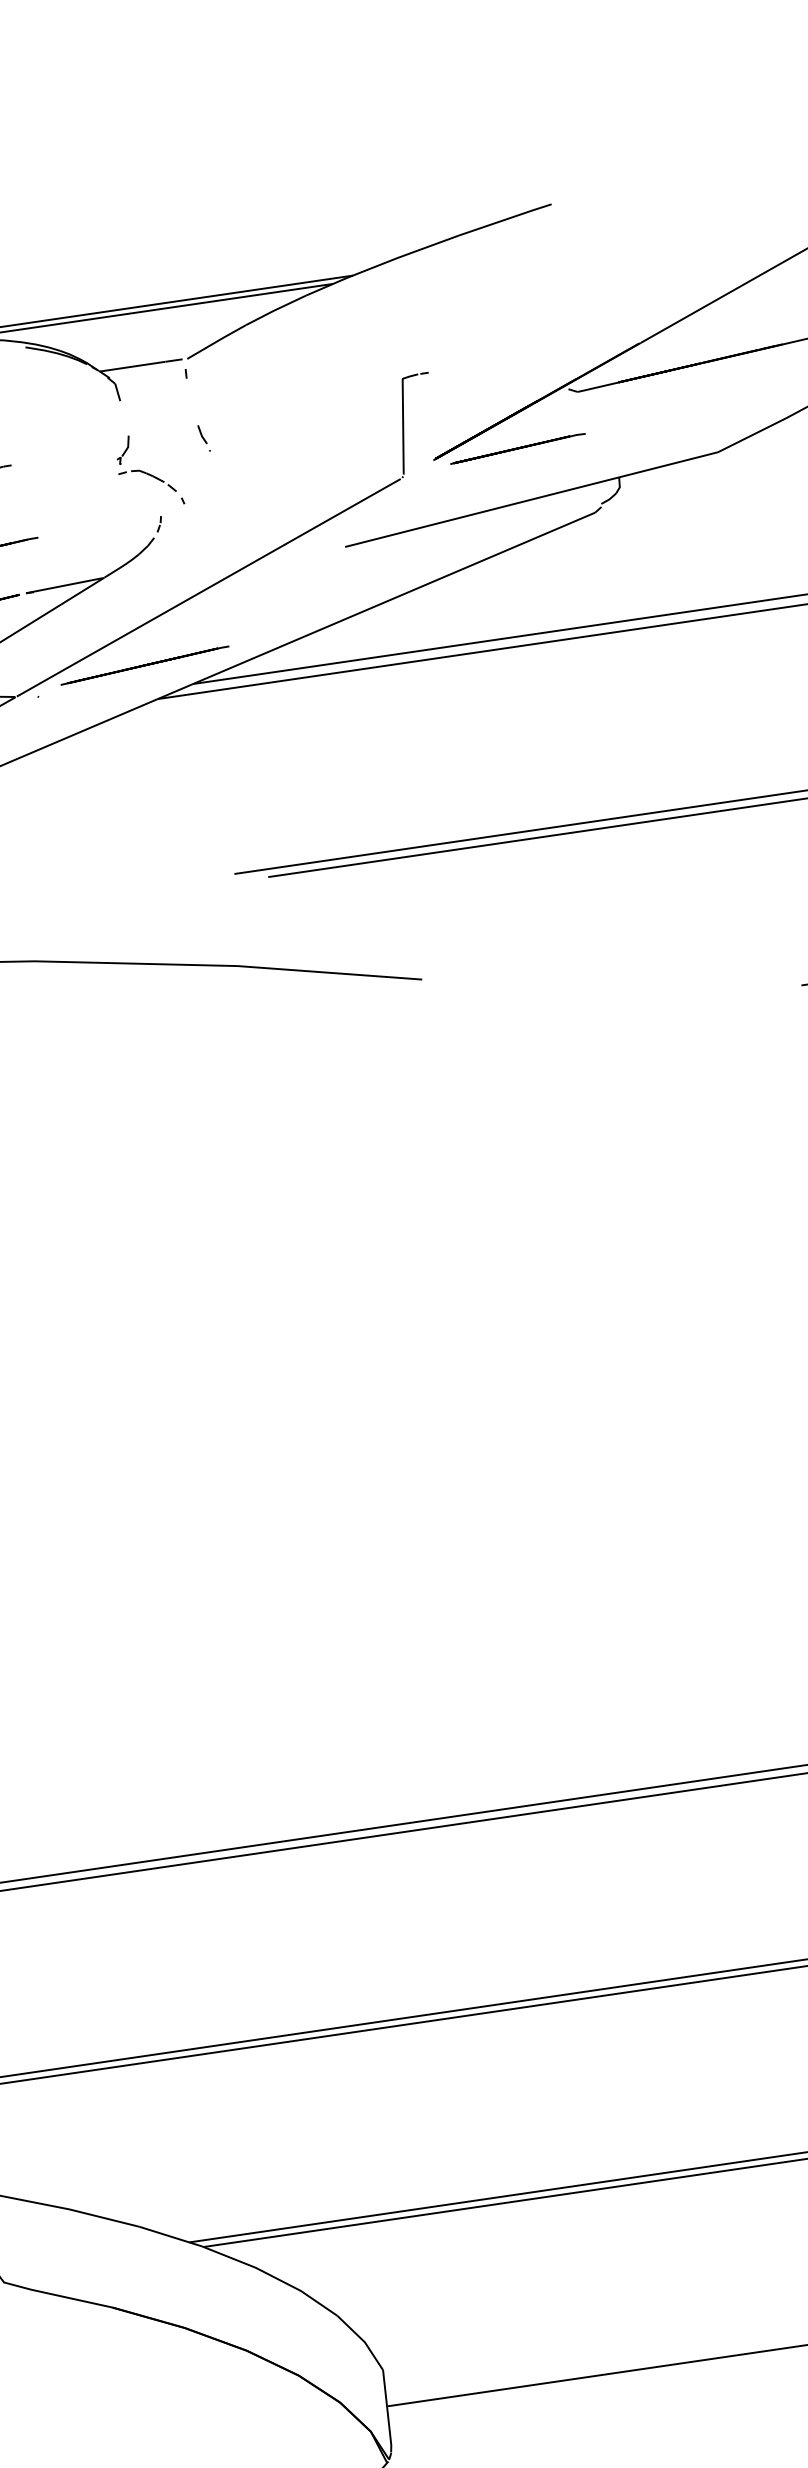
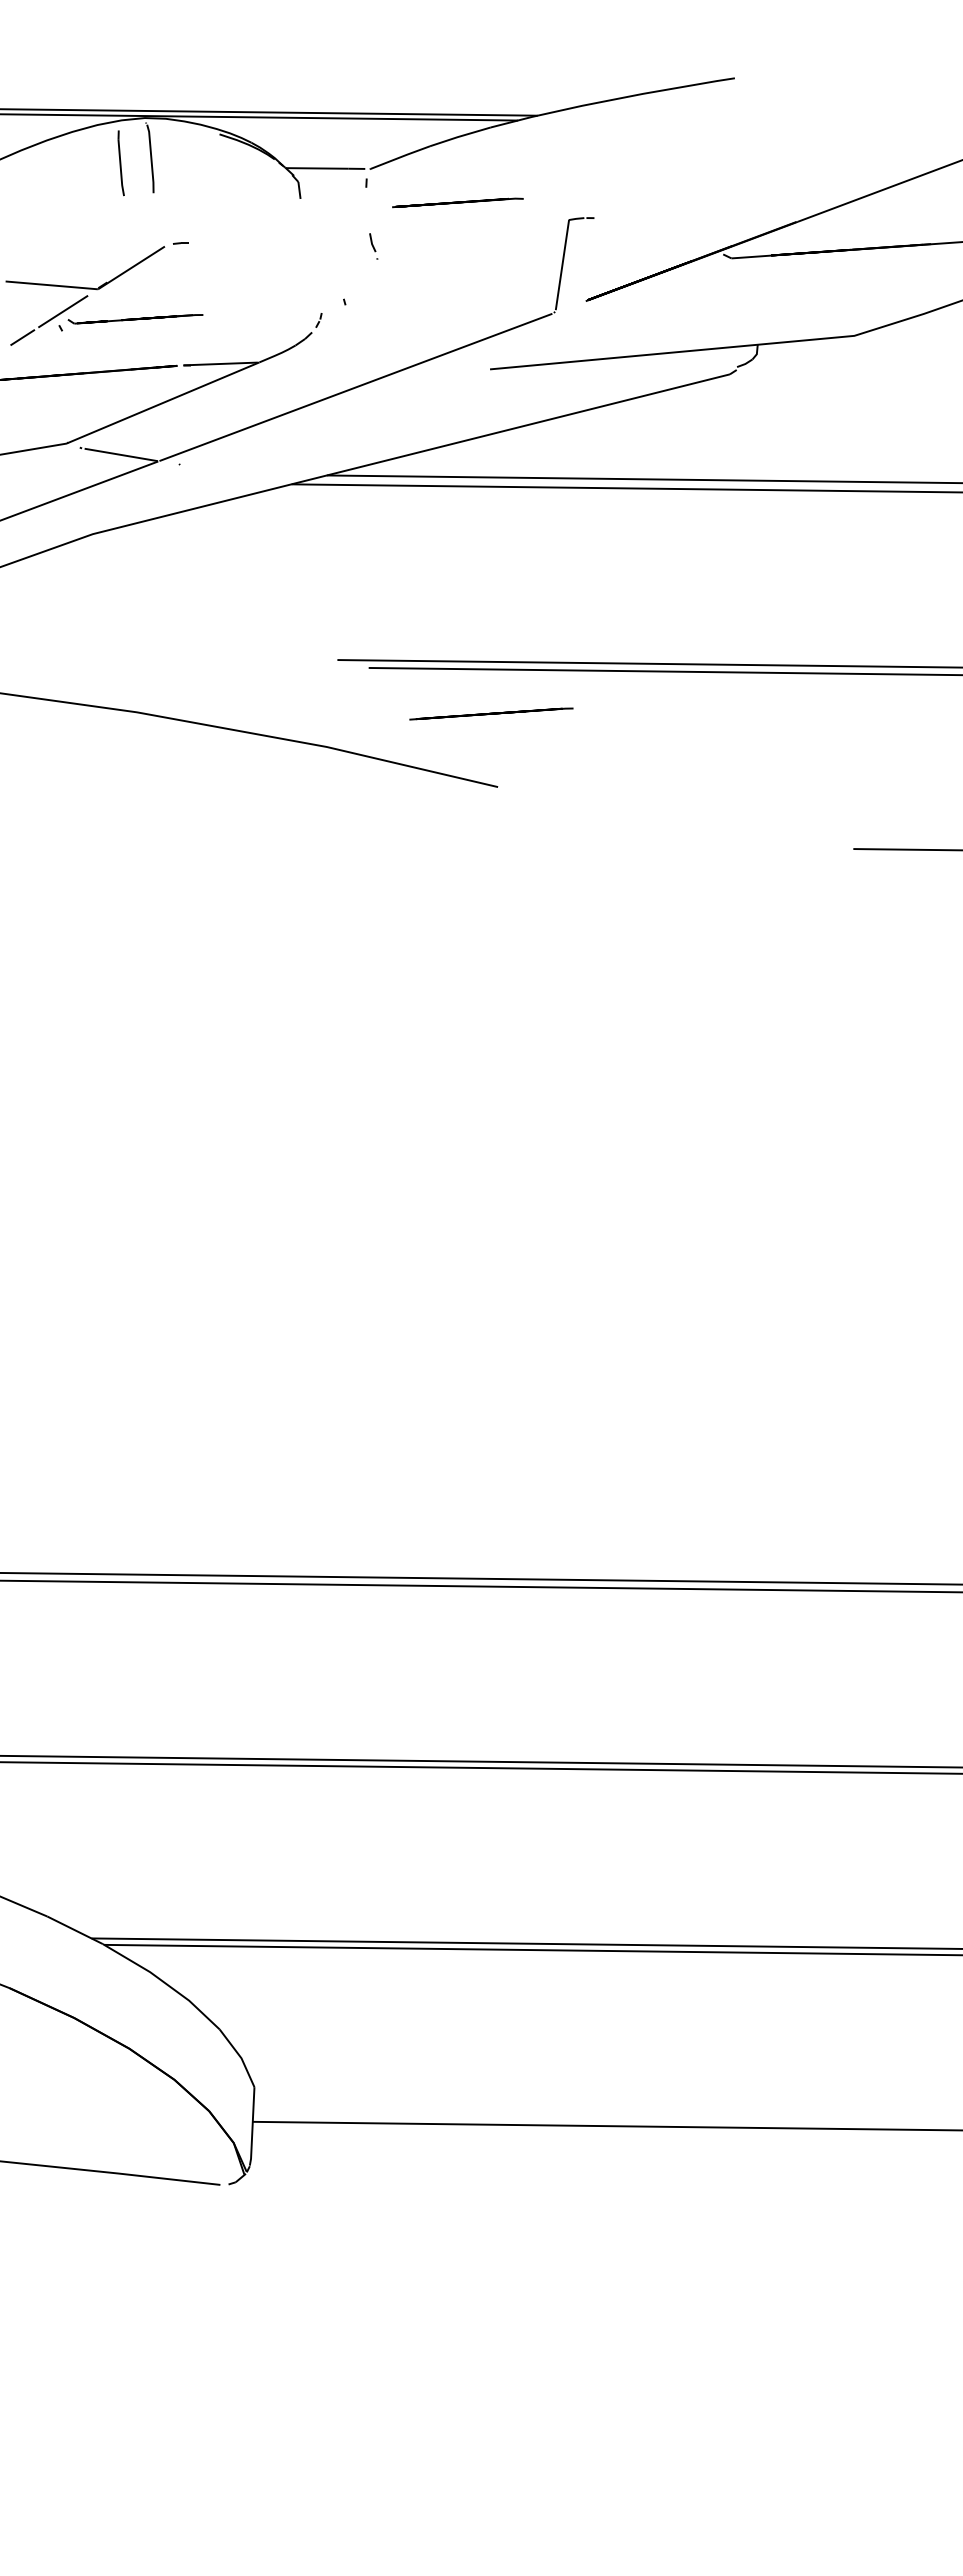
line: (517, 448) -> (457, 202), moved
part: (144, 471) -> (312, 268), removed
line: (144, 665) -> (491, 713), moved

